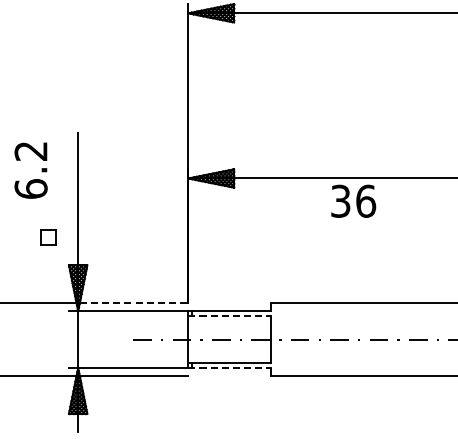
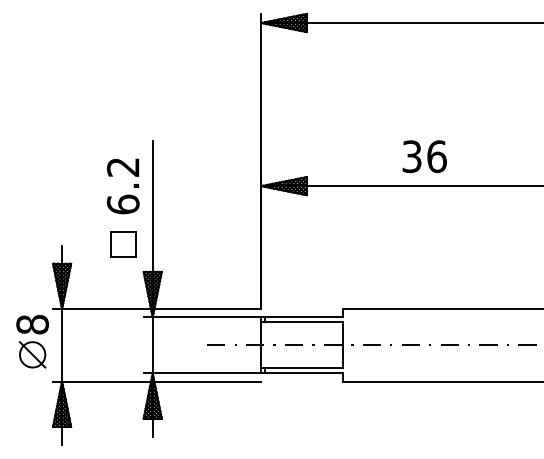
text: (30, 170) -> (122, 186), moved
text: (353, 201) -> (424, 156), moved
part: (48, 237) -> (123, 244), size x1.67
line: (133, 303) -> (207, 309), dashed -> solid
line: (229, 316) -> (302, 322), dashed -> solid
line: (229, 368) -> (302, 373), dashed -> solid

